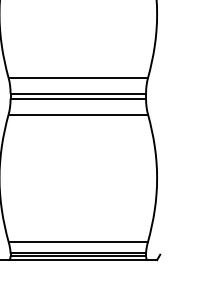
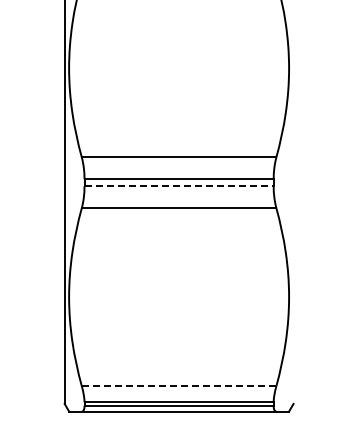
line: (78, 98) -> (179, 186), solid -> dashed
line: (78, 241) -> (179, 385), solid -> dashed

